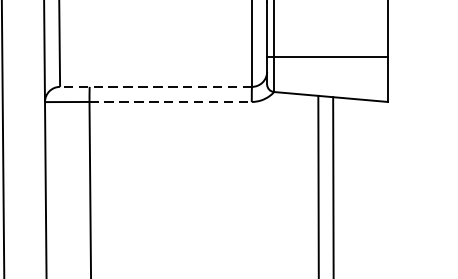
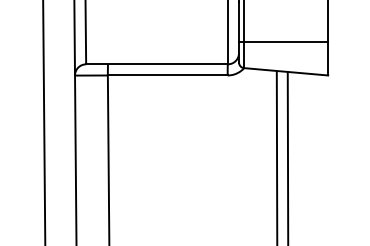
line: (156, 87) -> (157, 64), dashed -> solid
line: (170, 101) -> (167, 75), dashed -> solid

